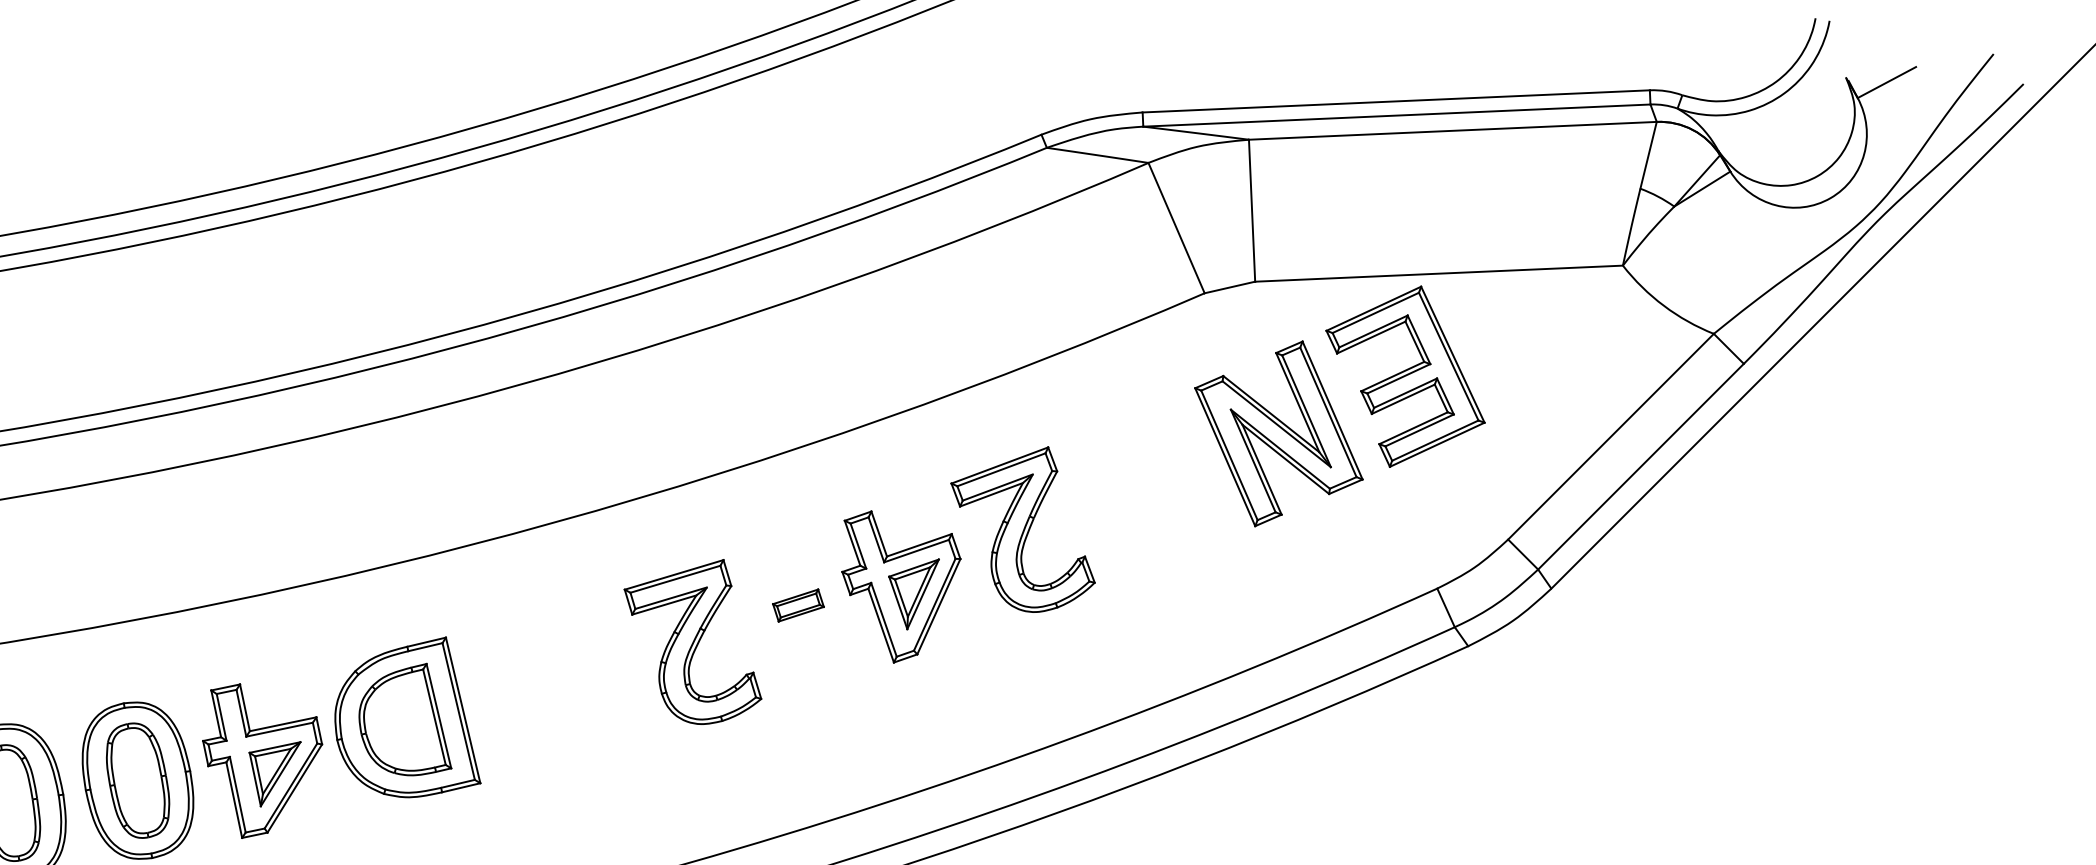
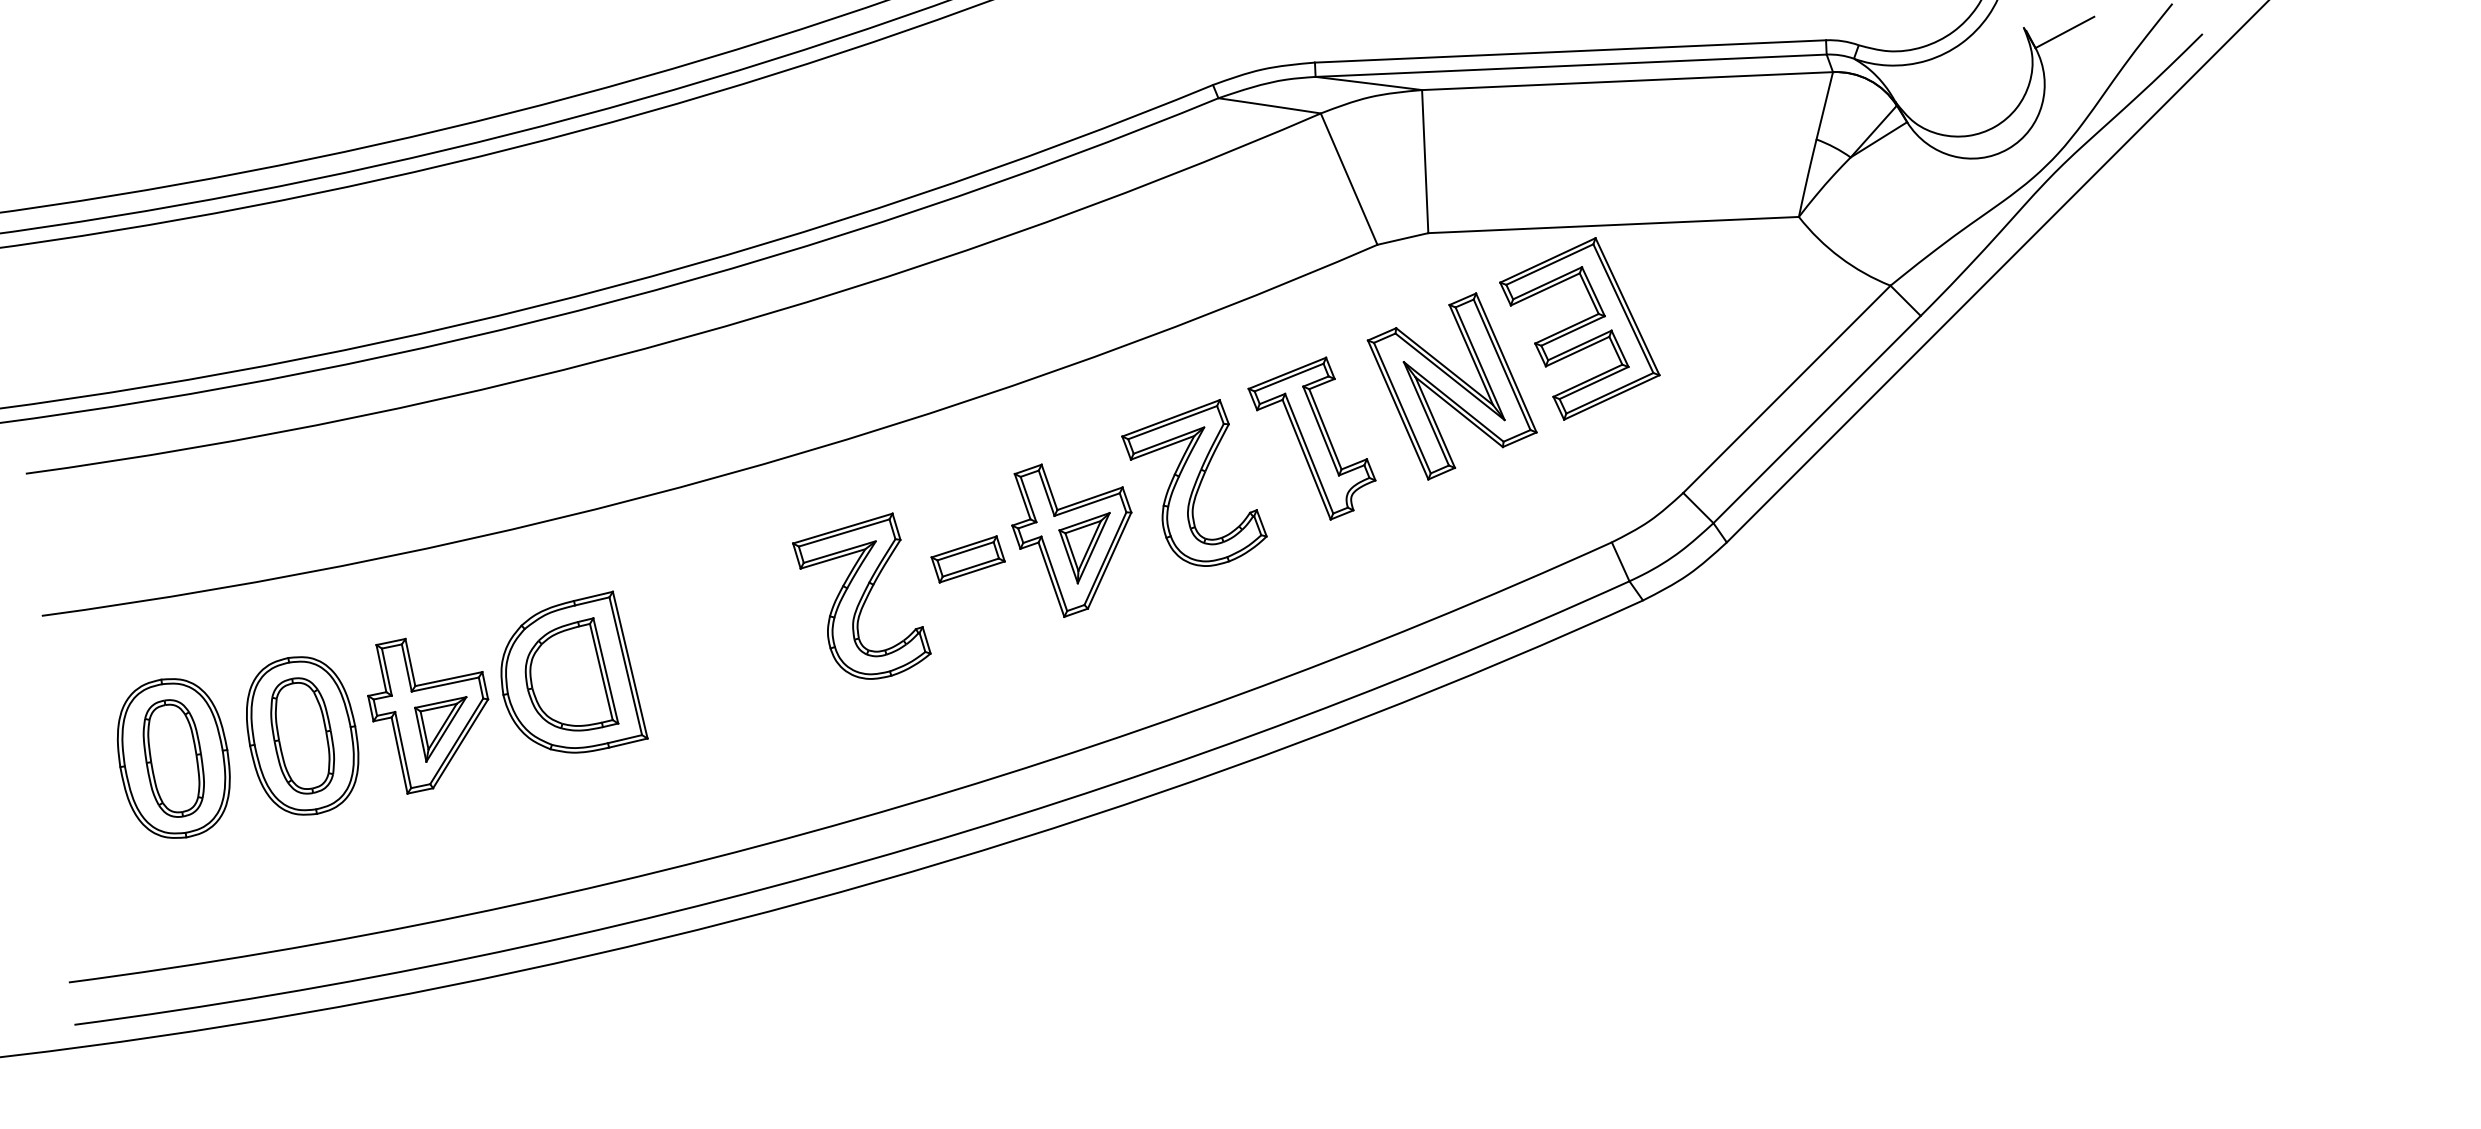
part: (1139, 485) -> (1311, 438), added
part: (797, 605) -> (967, 559), size x1.43

